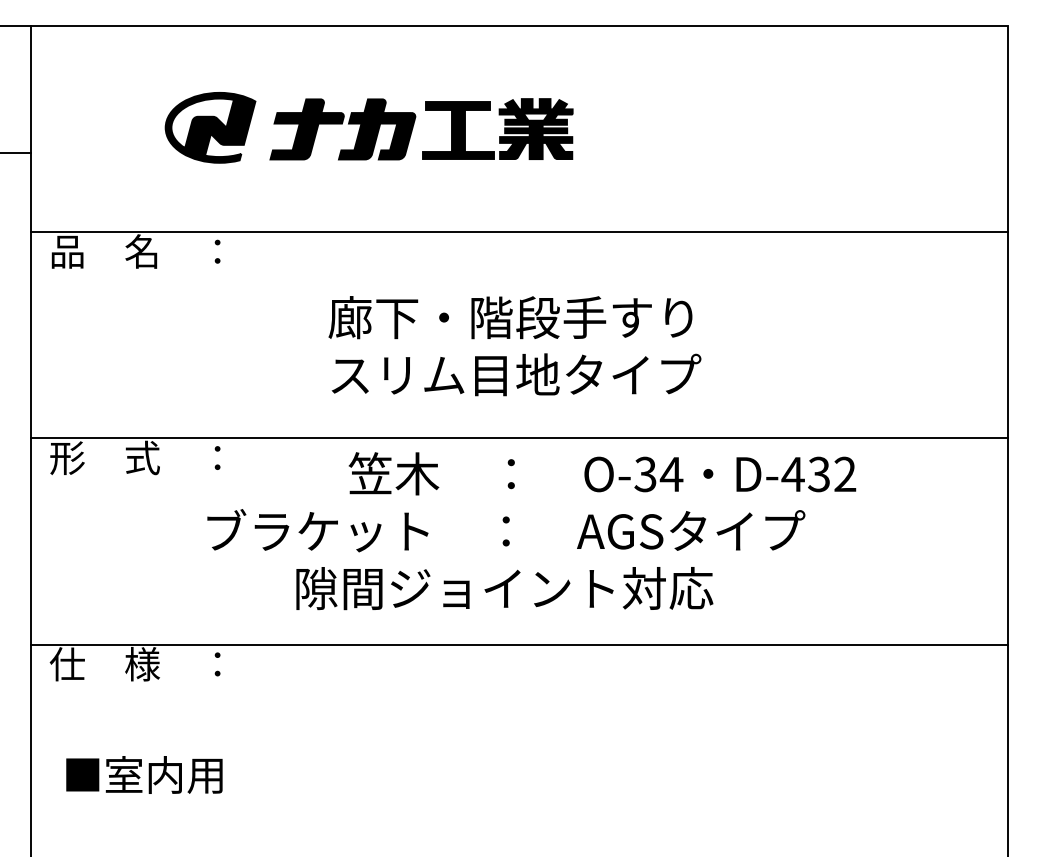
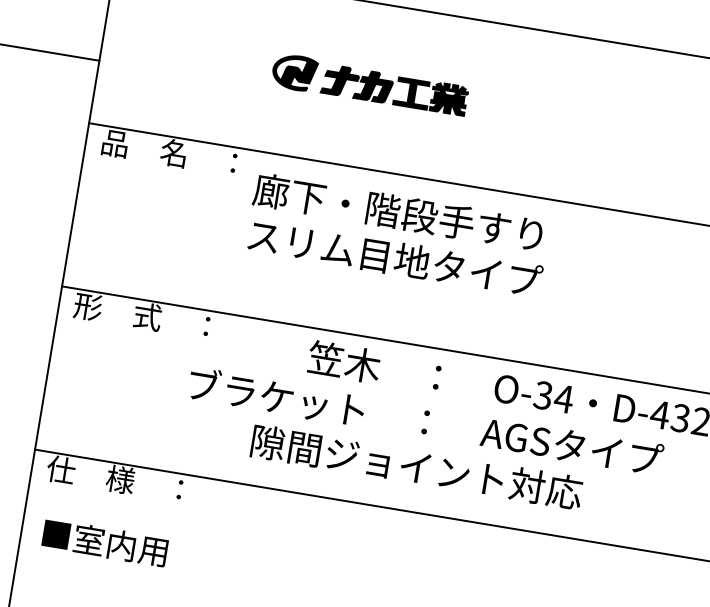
part: (368, 127) -> (369, 84), size x0.6
text: (514, 346) -> (397, 235), moved
text: (144, 774) -> (105, 542), moved

